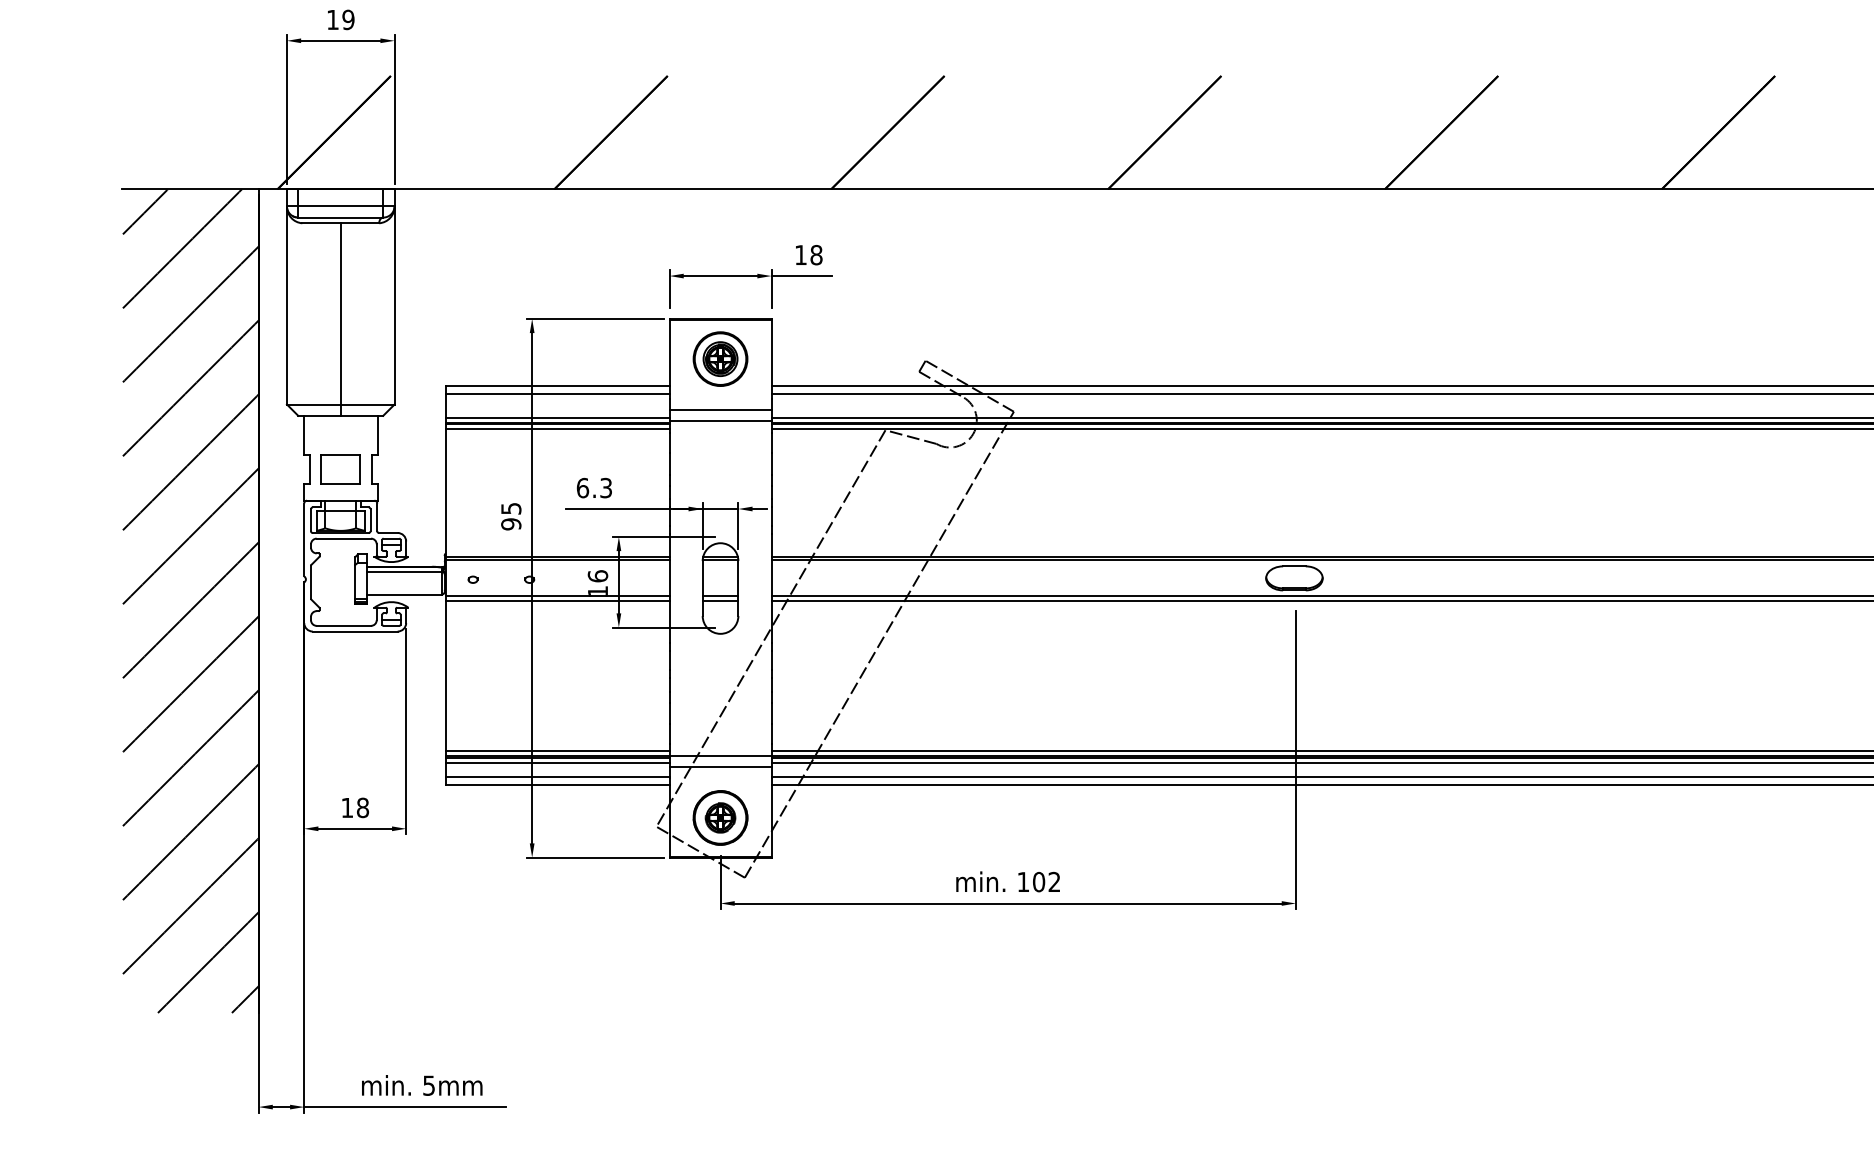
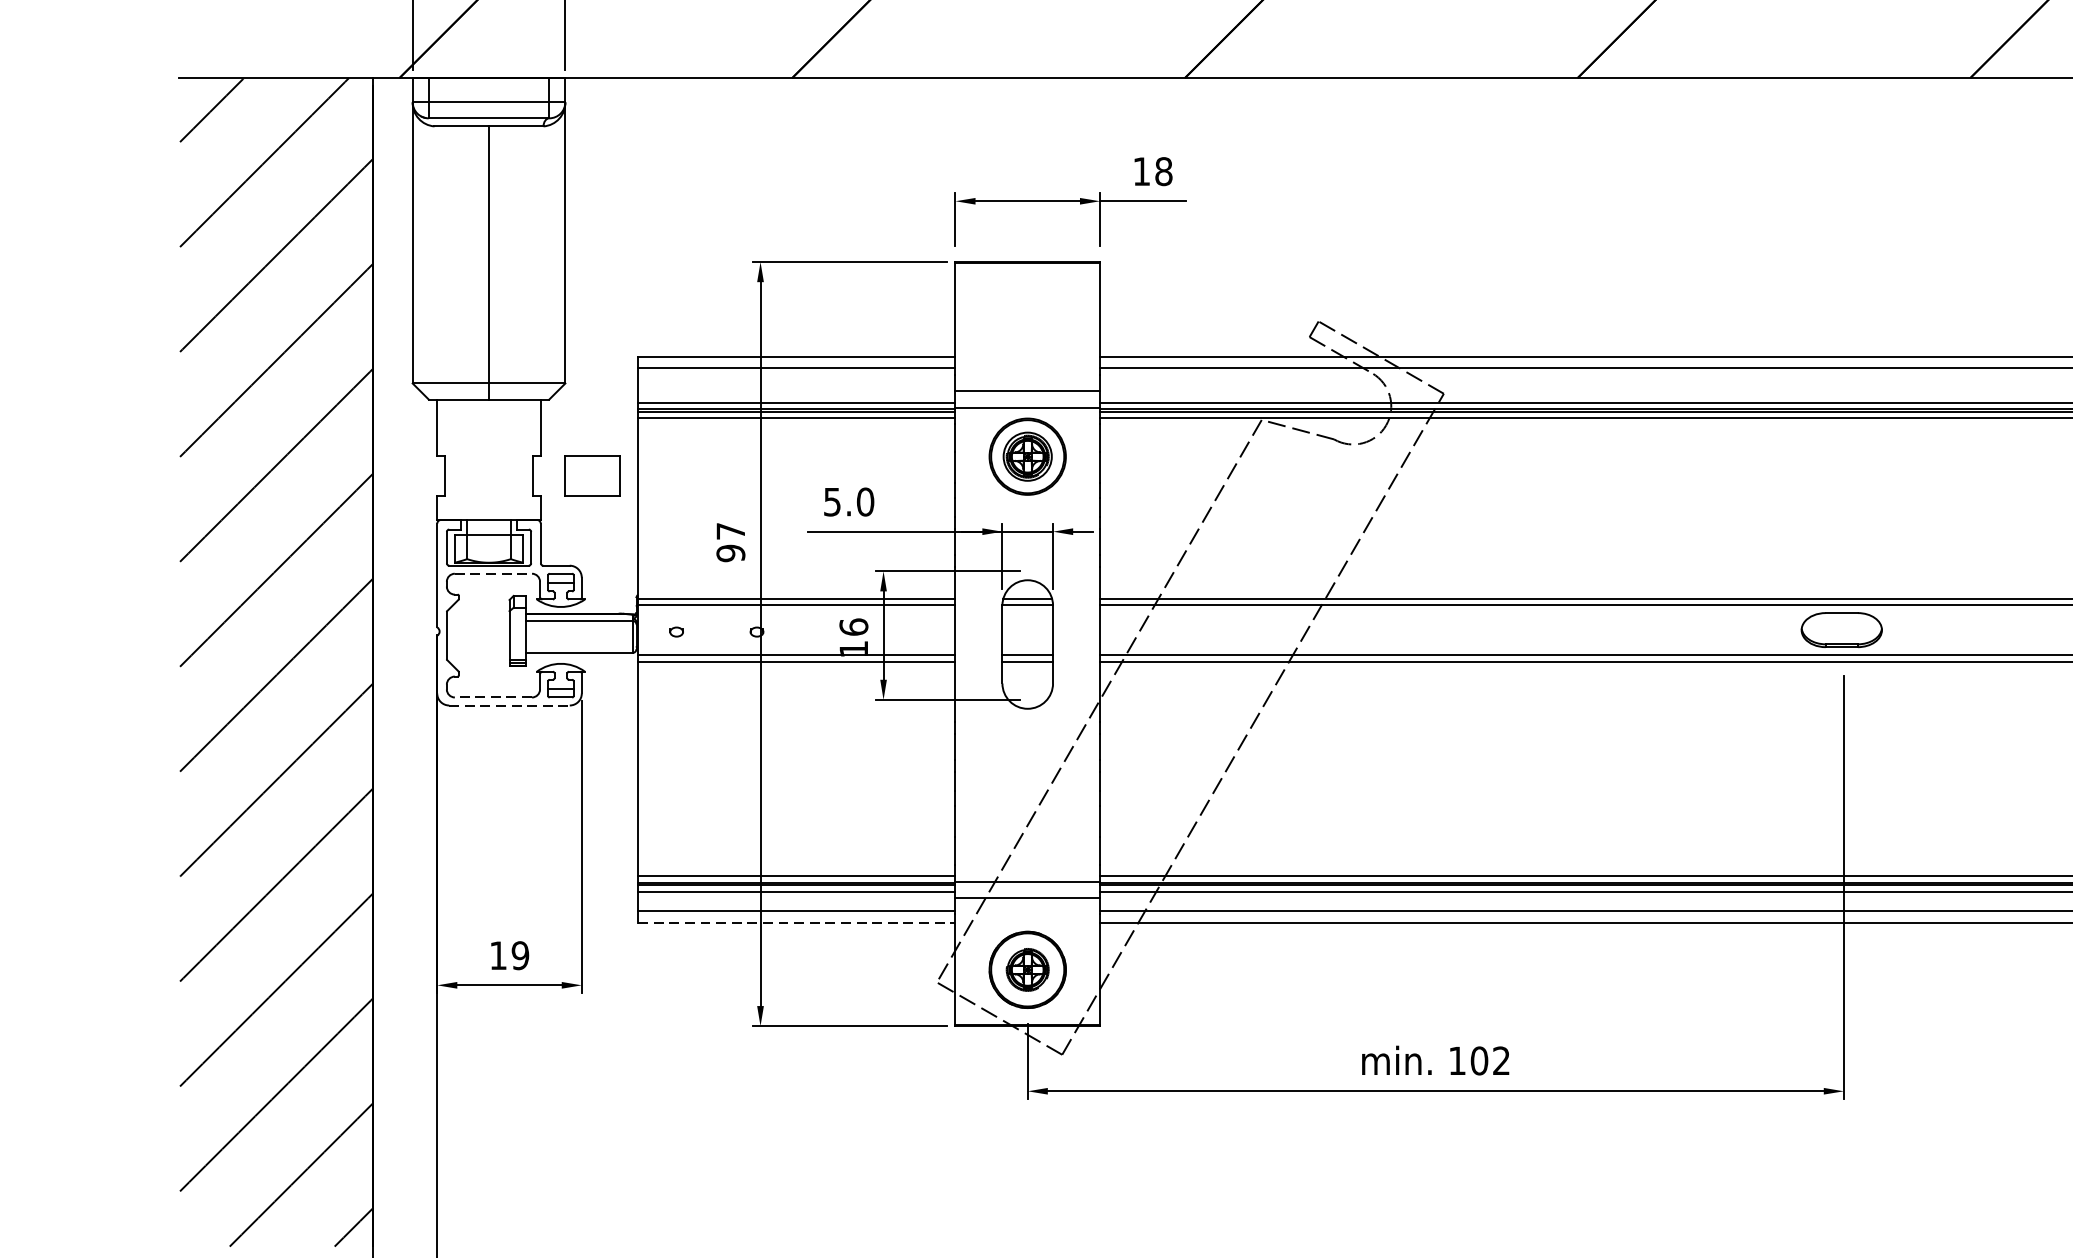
part: (720, 358) -> (1027, 455), moved
part: (340, 469) -> (592, 475), moved
text: (594, 487) -> (848, 501), 6.3 -> 5.0
text: (511, 508) -> (731, 530), 95 -> 97
line: (344, 538) -> (494, 573), solid -> dashed
line: (343, 625) -> (492, 696), solid -> dashed
line: (355, 631) -> (509, 705), solid -> dashed
line: (557, 785) -> (796, 923), solid -> dashed
text: (362, 807) -> (519, 955), 18 -> 19

